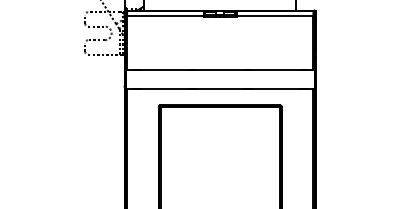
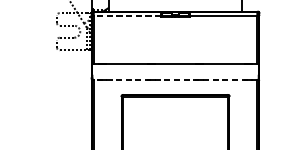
line: (165, 15) -> (127, 16), solid -> dashed
line: (219, 88) -> (174, 80), solid -> dashed

